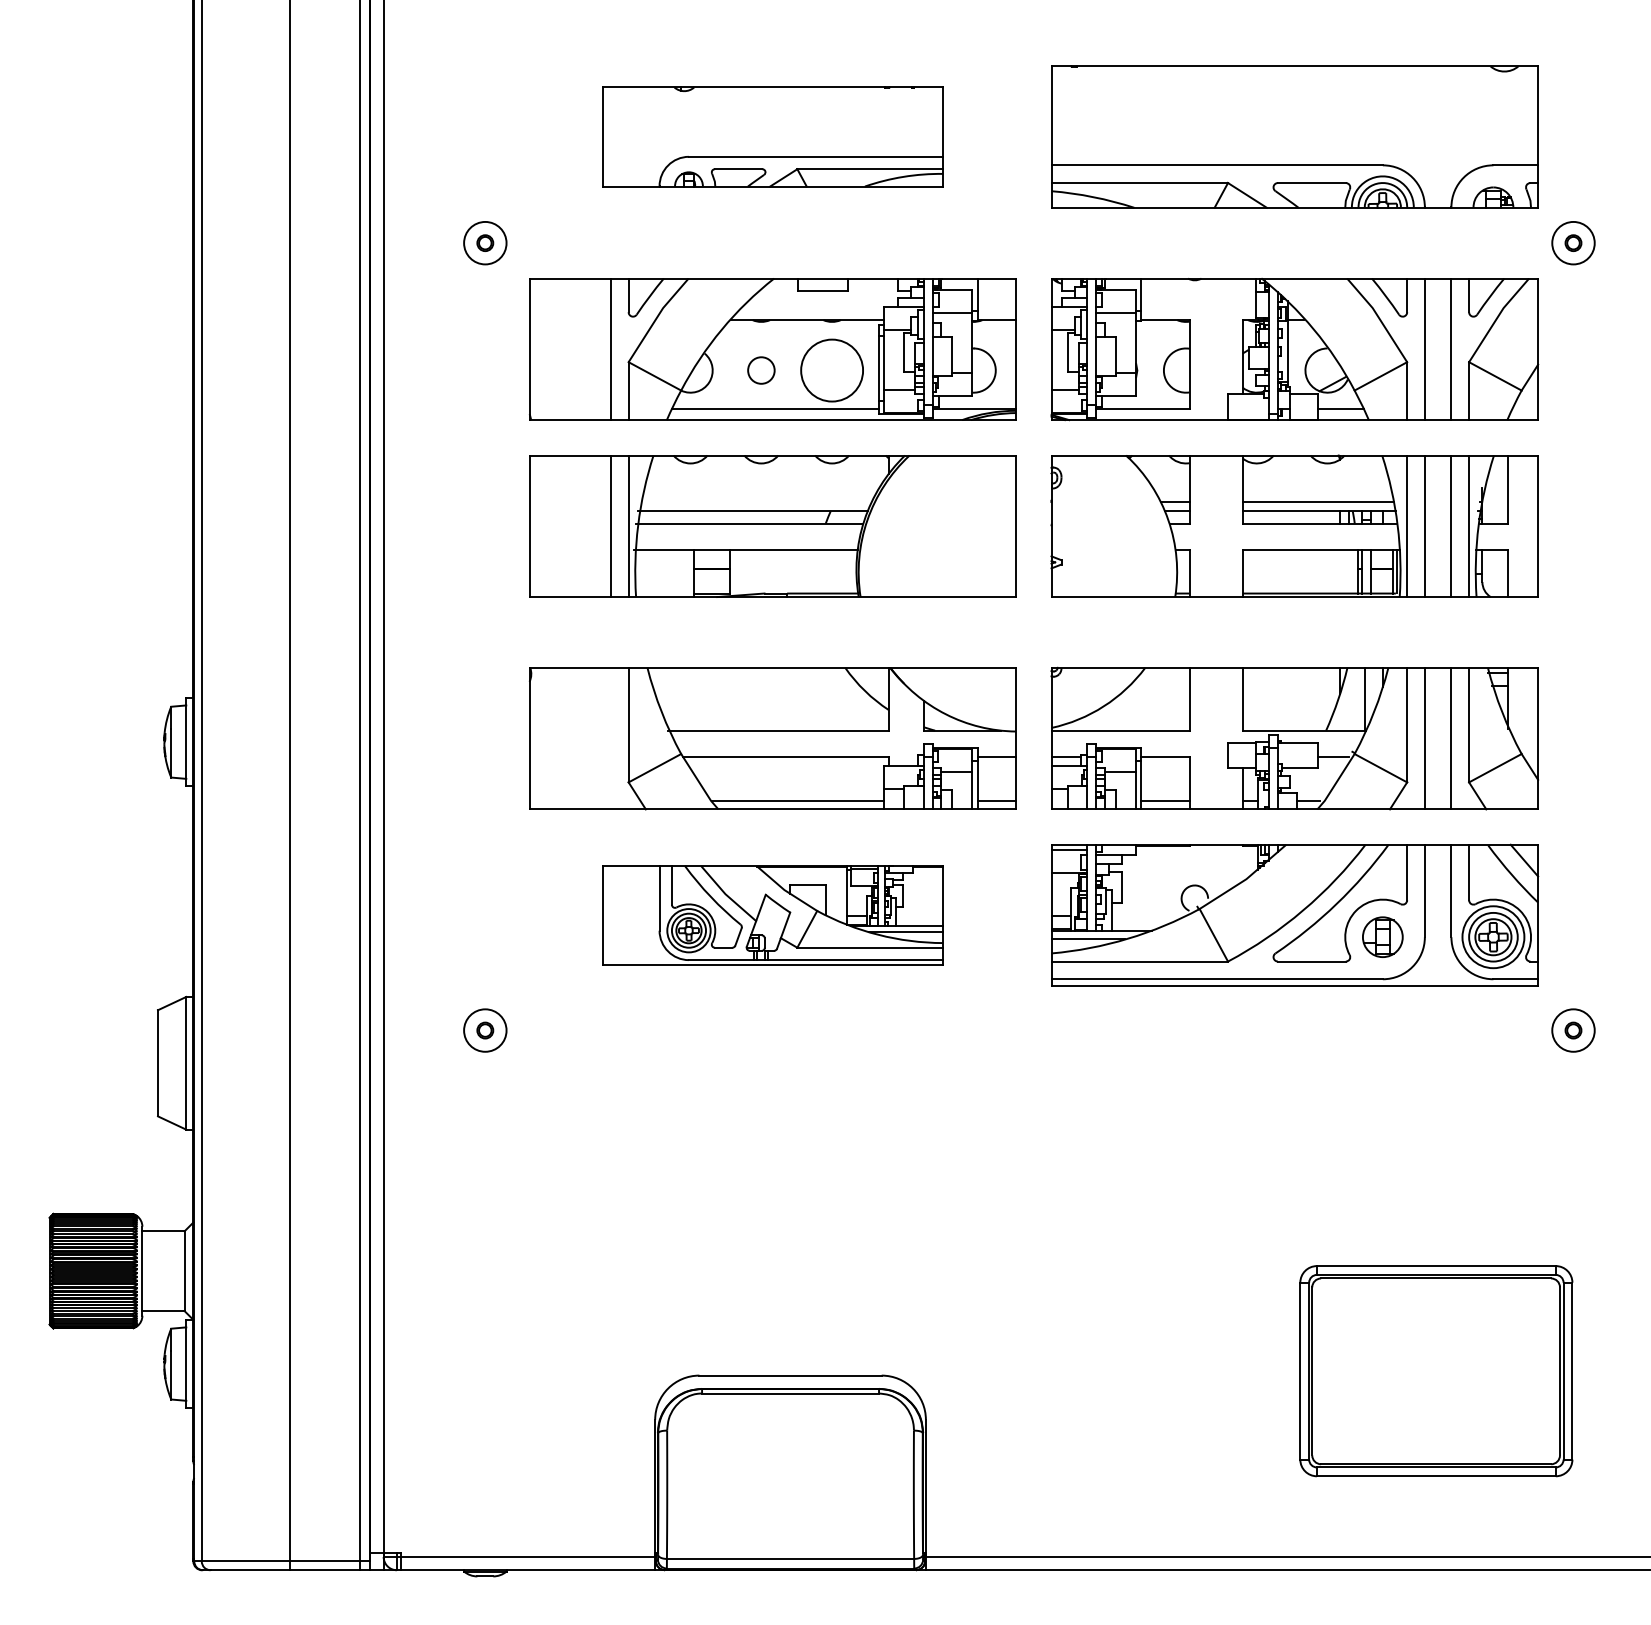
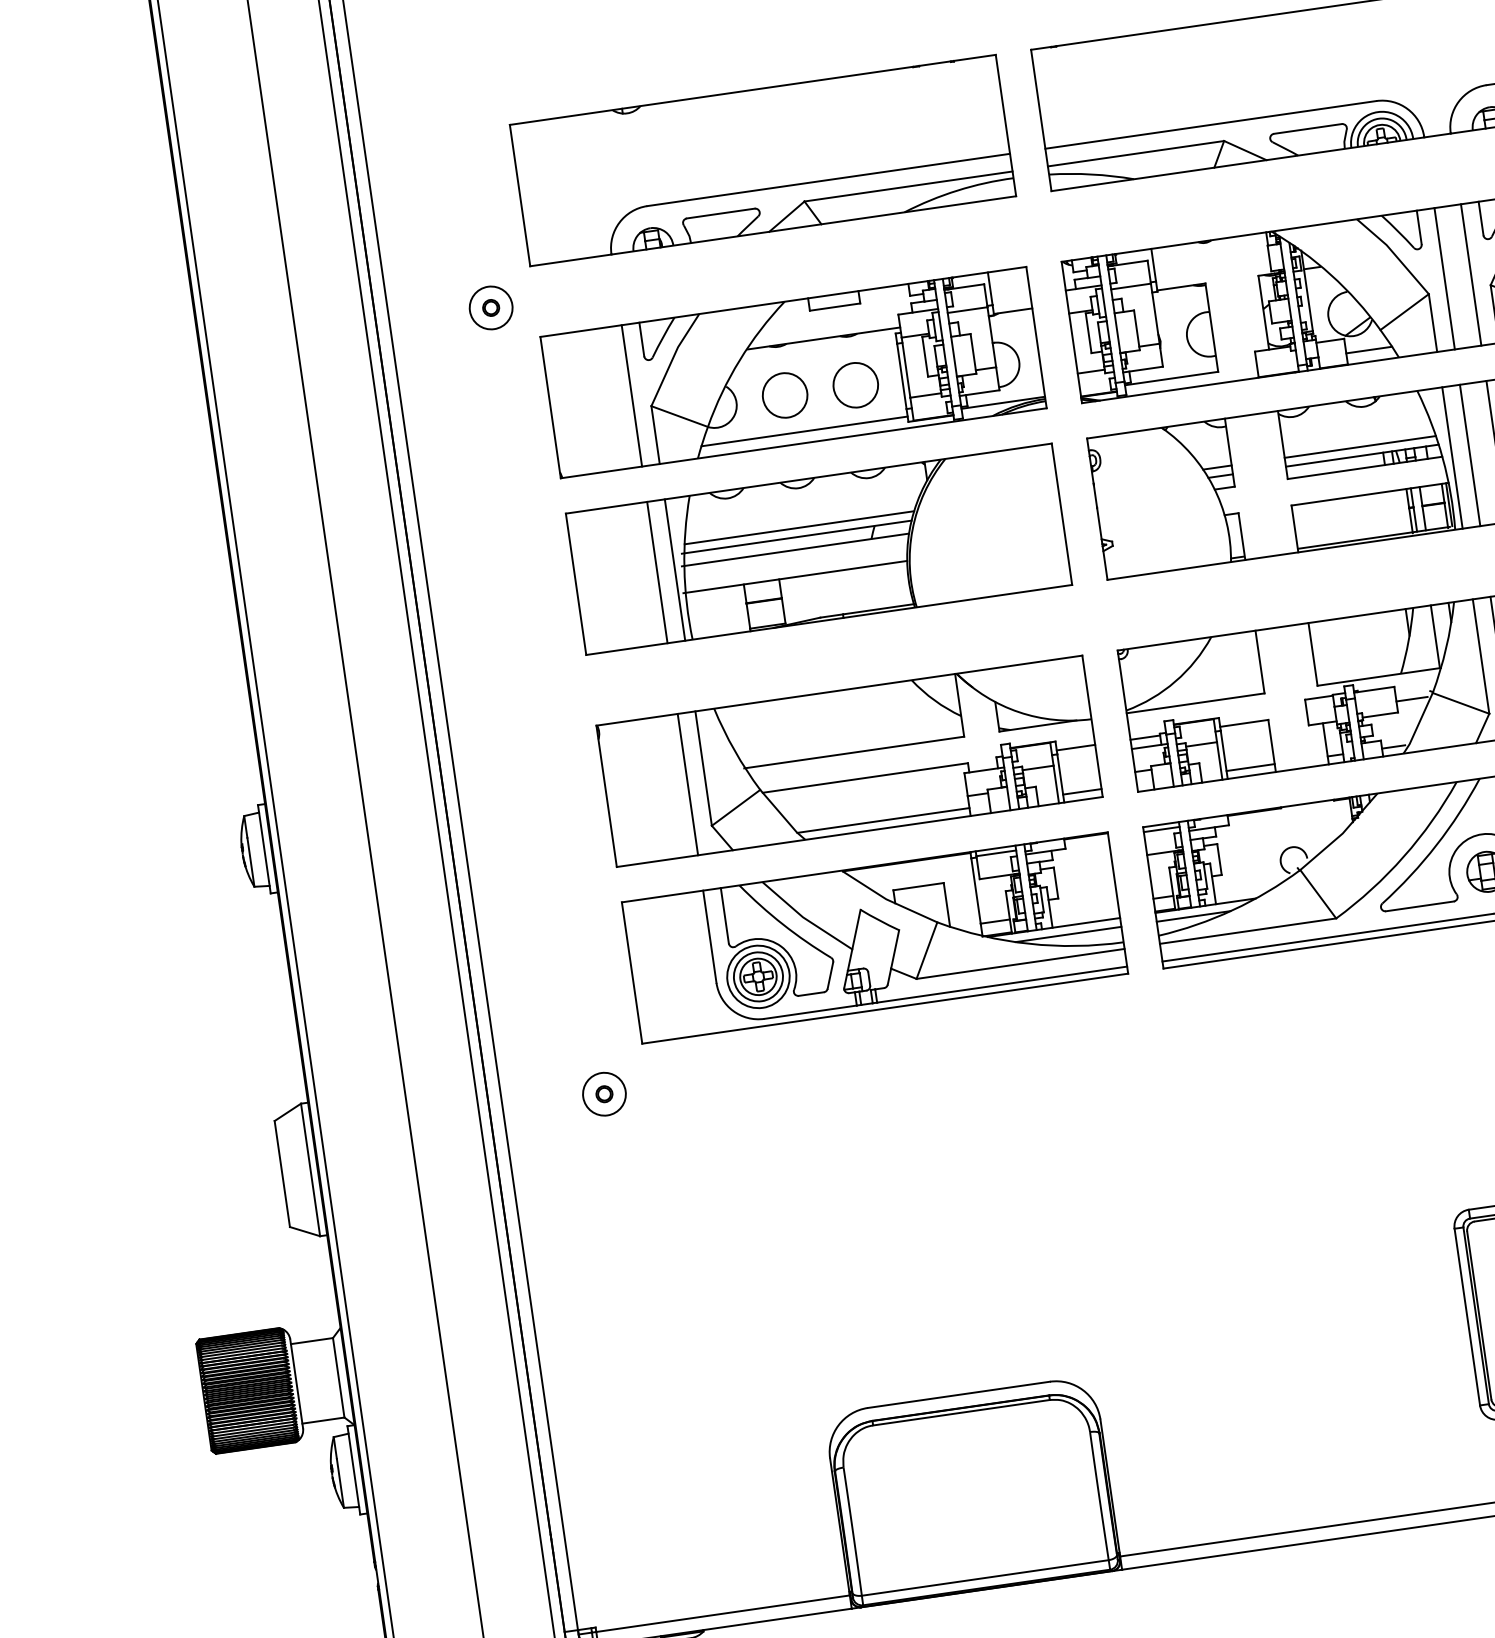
part: (772, 136) -> (762, 160), size x1.43
circle: (761, 370) -> (785, 395), size x1.67
circle: (832, 370) -> (856, 385), size x0.71
line: (756, 502) -> (799, 527), added
line: (610, 738) -> (687, 784), added
part: (772, 915) -> (874, 938), size x1.43

